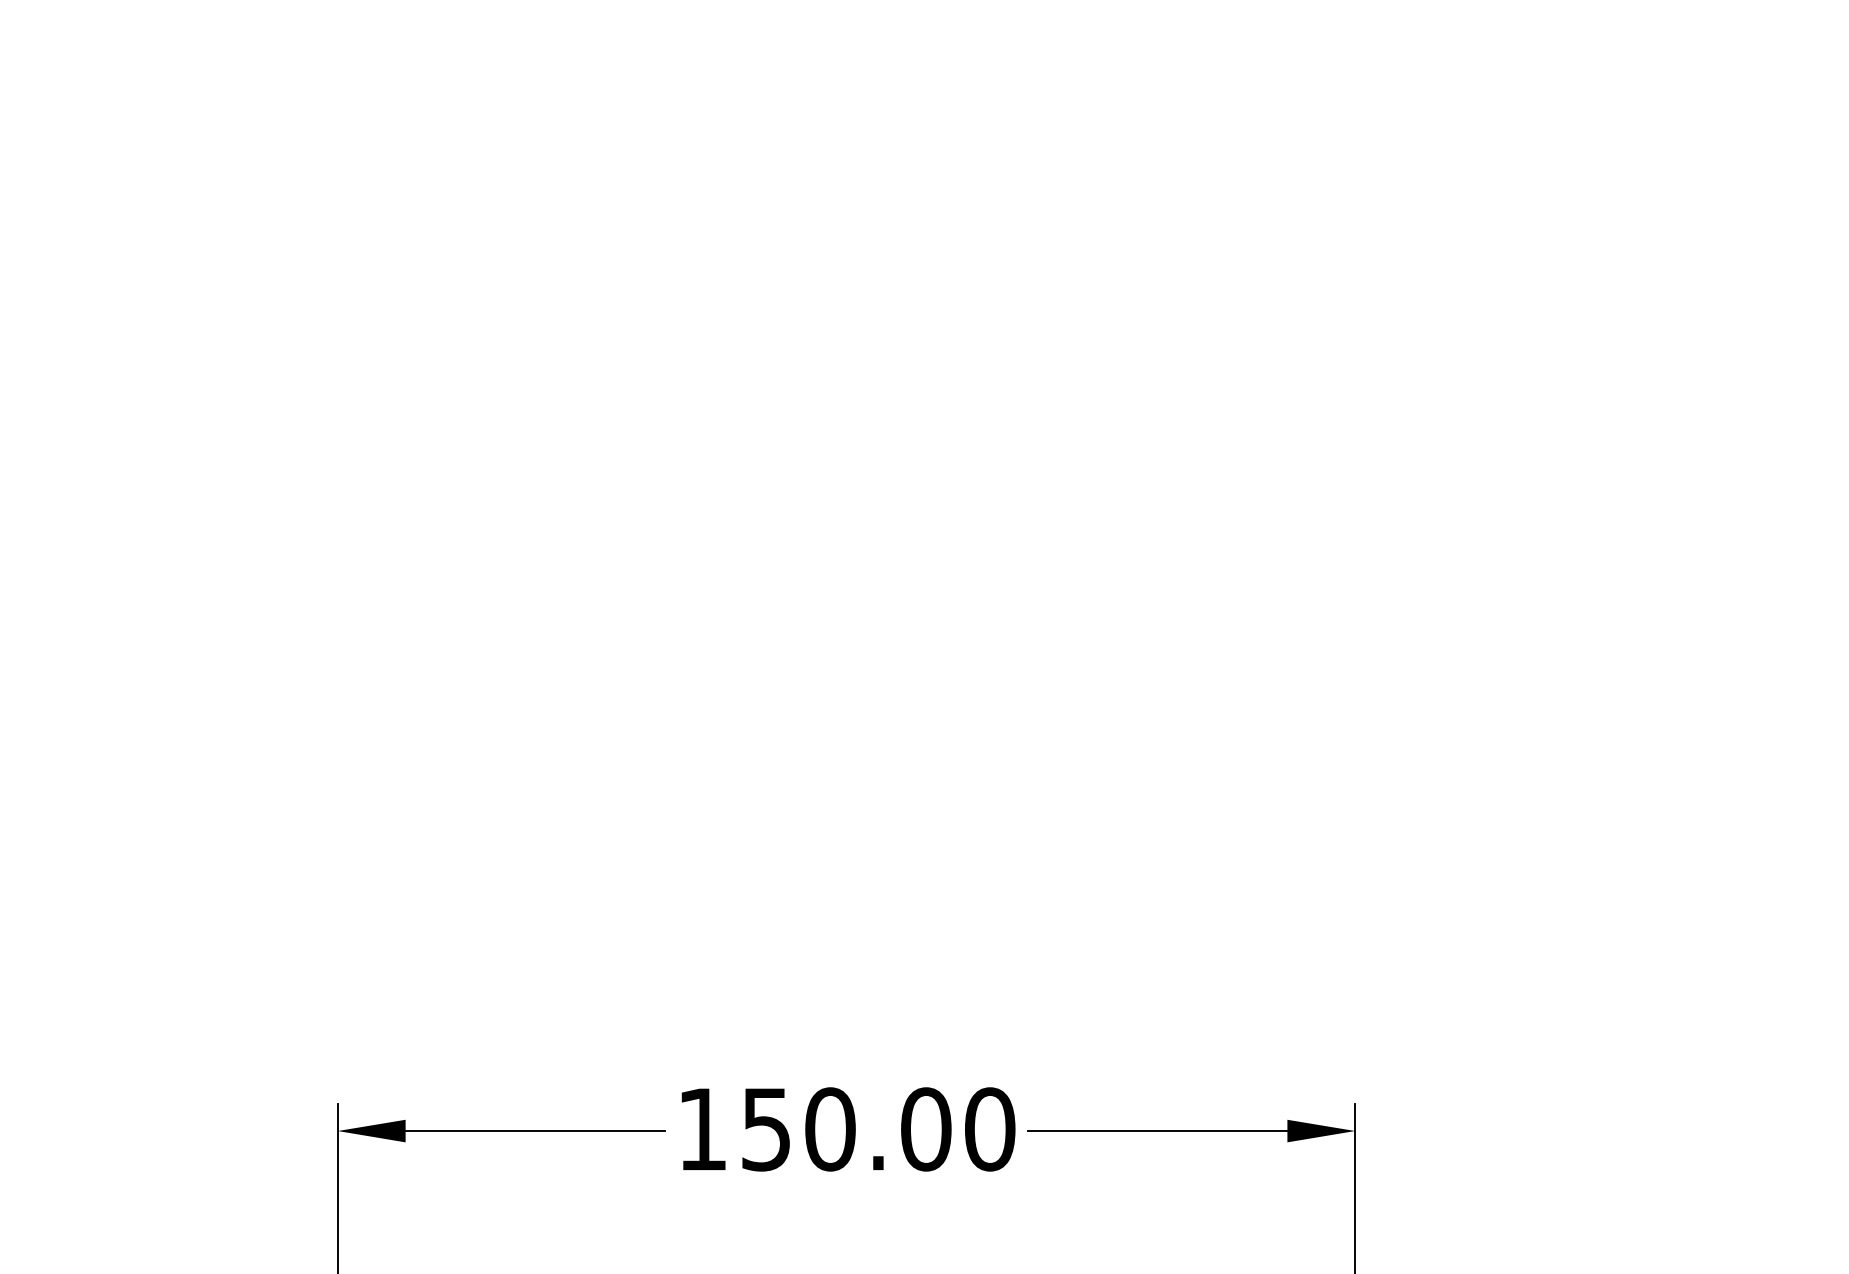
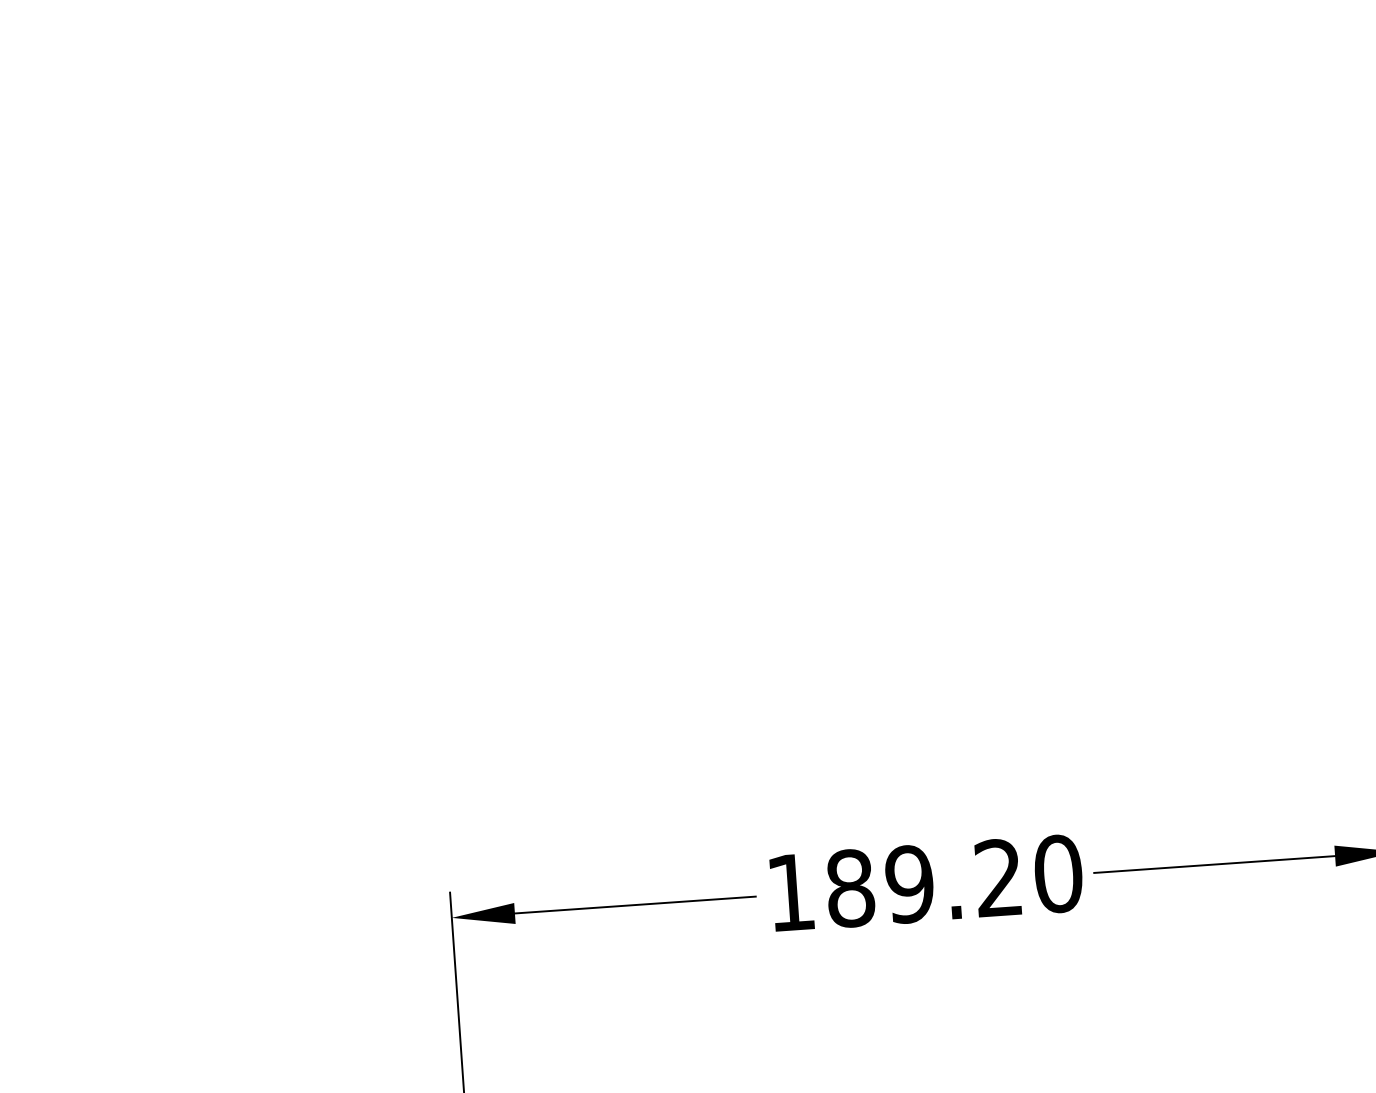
text: (846, 1129) -> (924, 883), 150.00 -> 189.20

